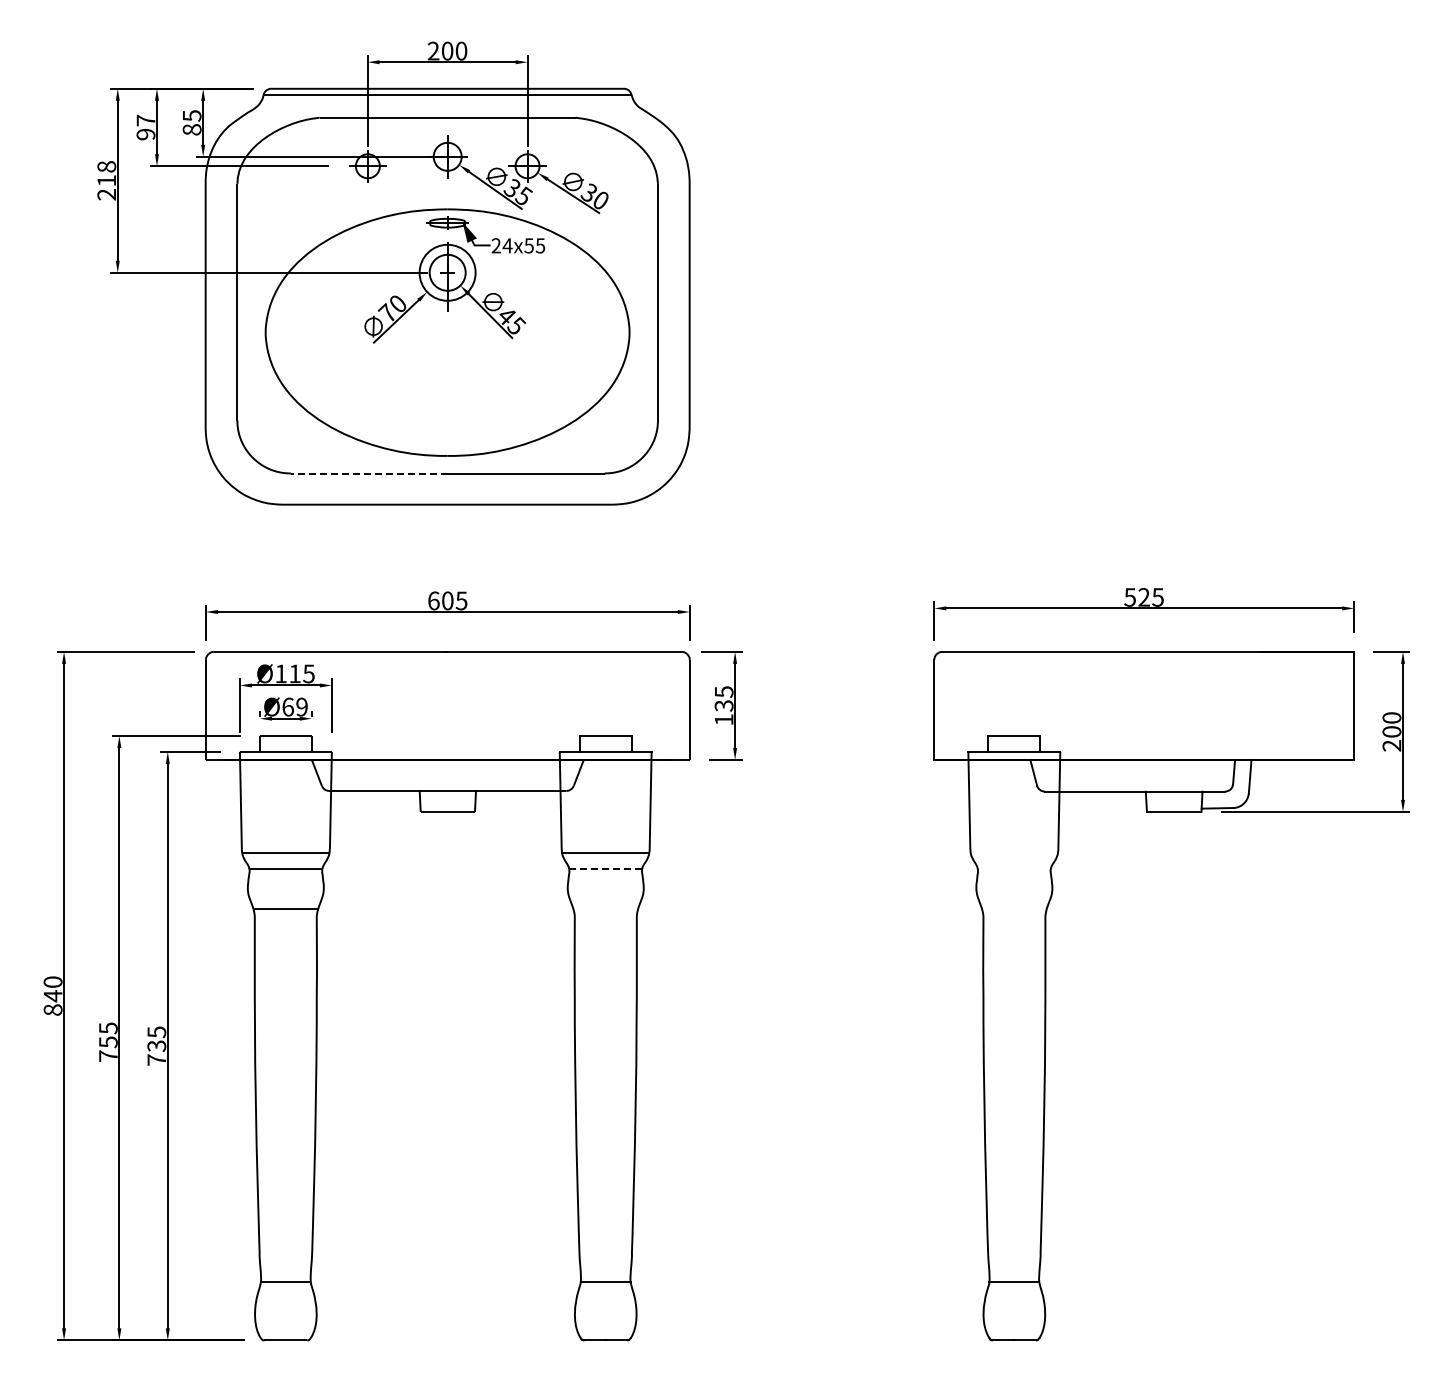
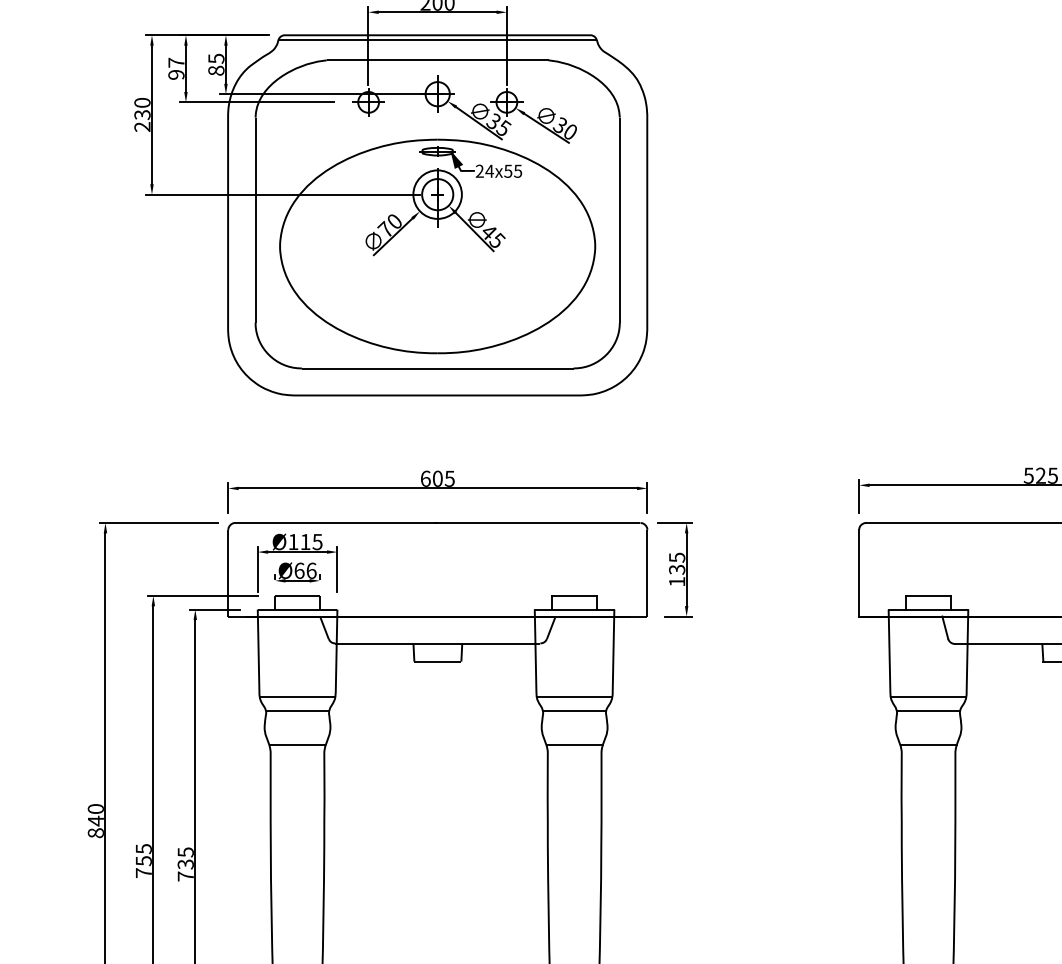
text: (106, 173) -> (142, 108), 218 -> 230
line: (368, 473) -> (369, 368), dashed -> solid
text: (301, 706) -> (311, 570), Ø69 -> Ø66
line: (1013, 852) -> (927, 696), added
line: (605, 869) -> (574, 711), dashed -> solid
line: (1014, 869) -> (928, 711), added
line: (605, 908) -> (574, 745), added
line: (1014, 908) -> (928, 745), added

